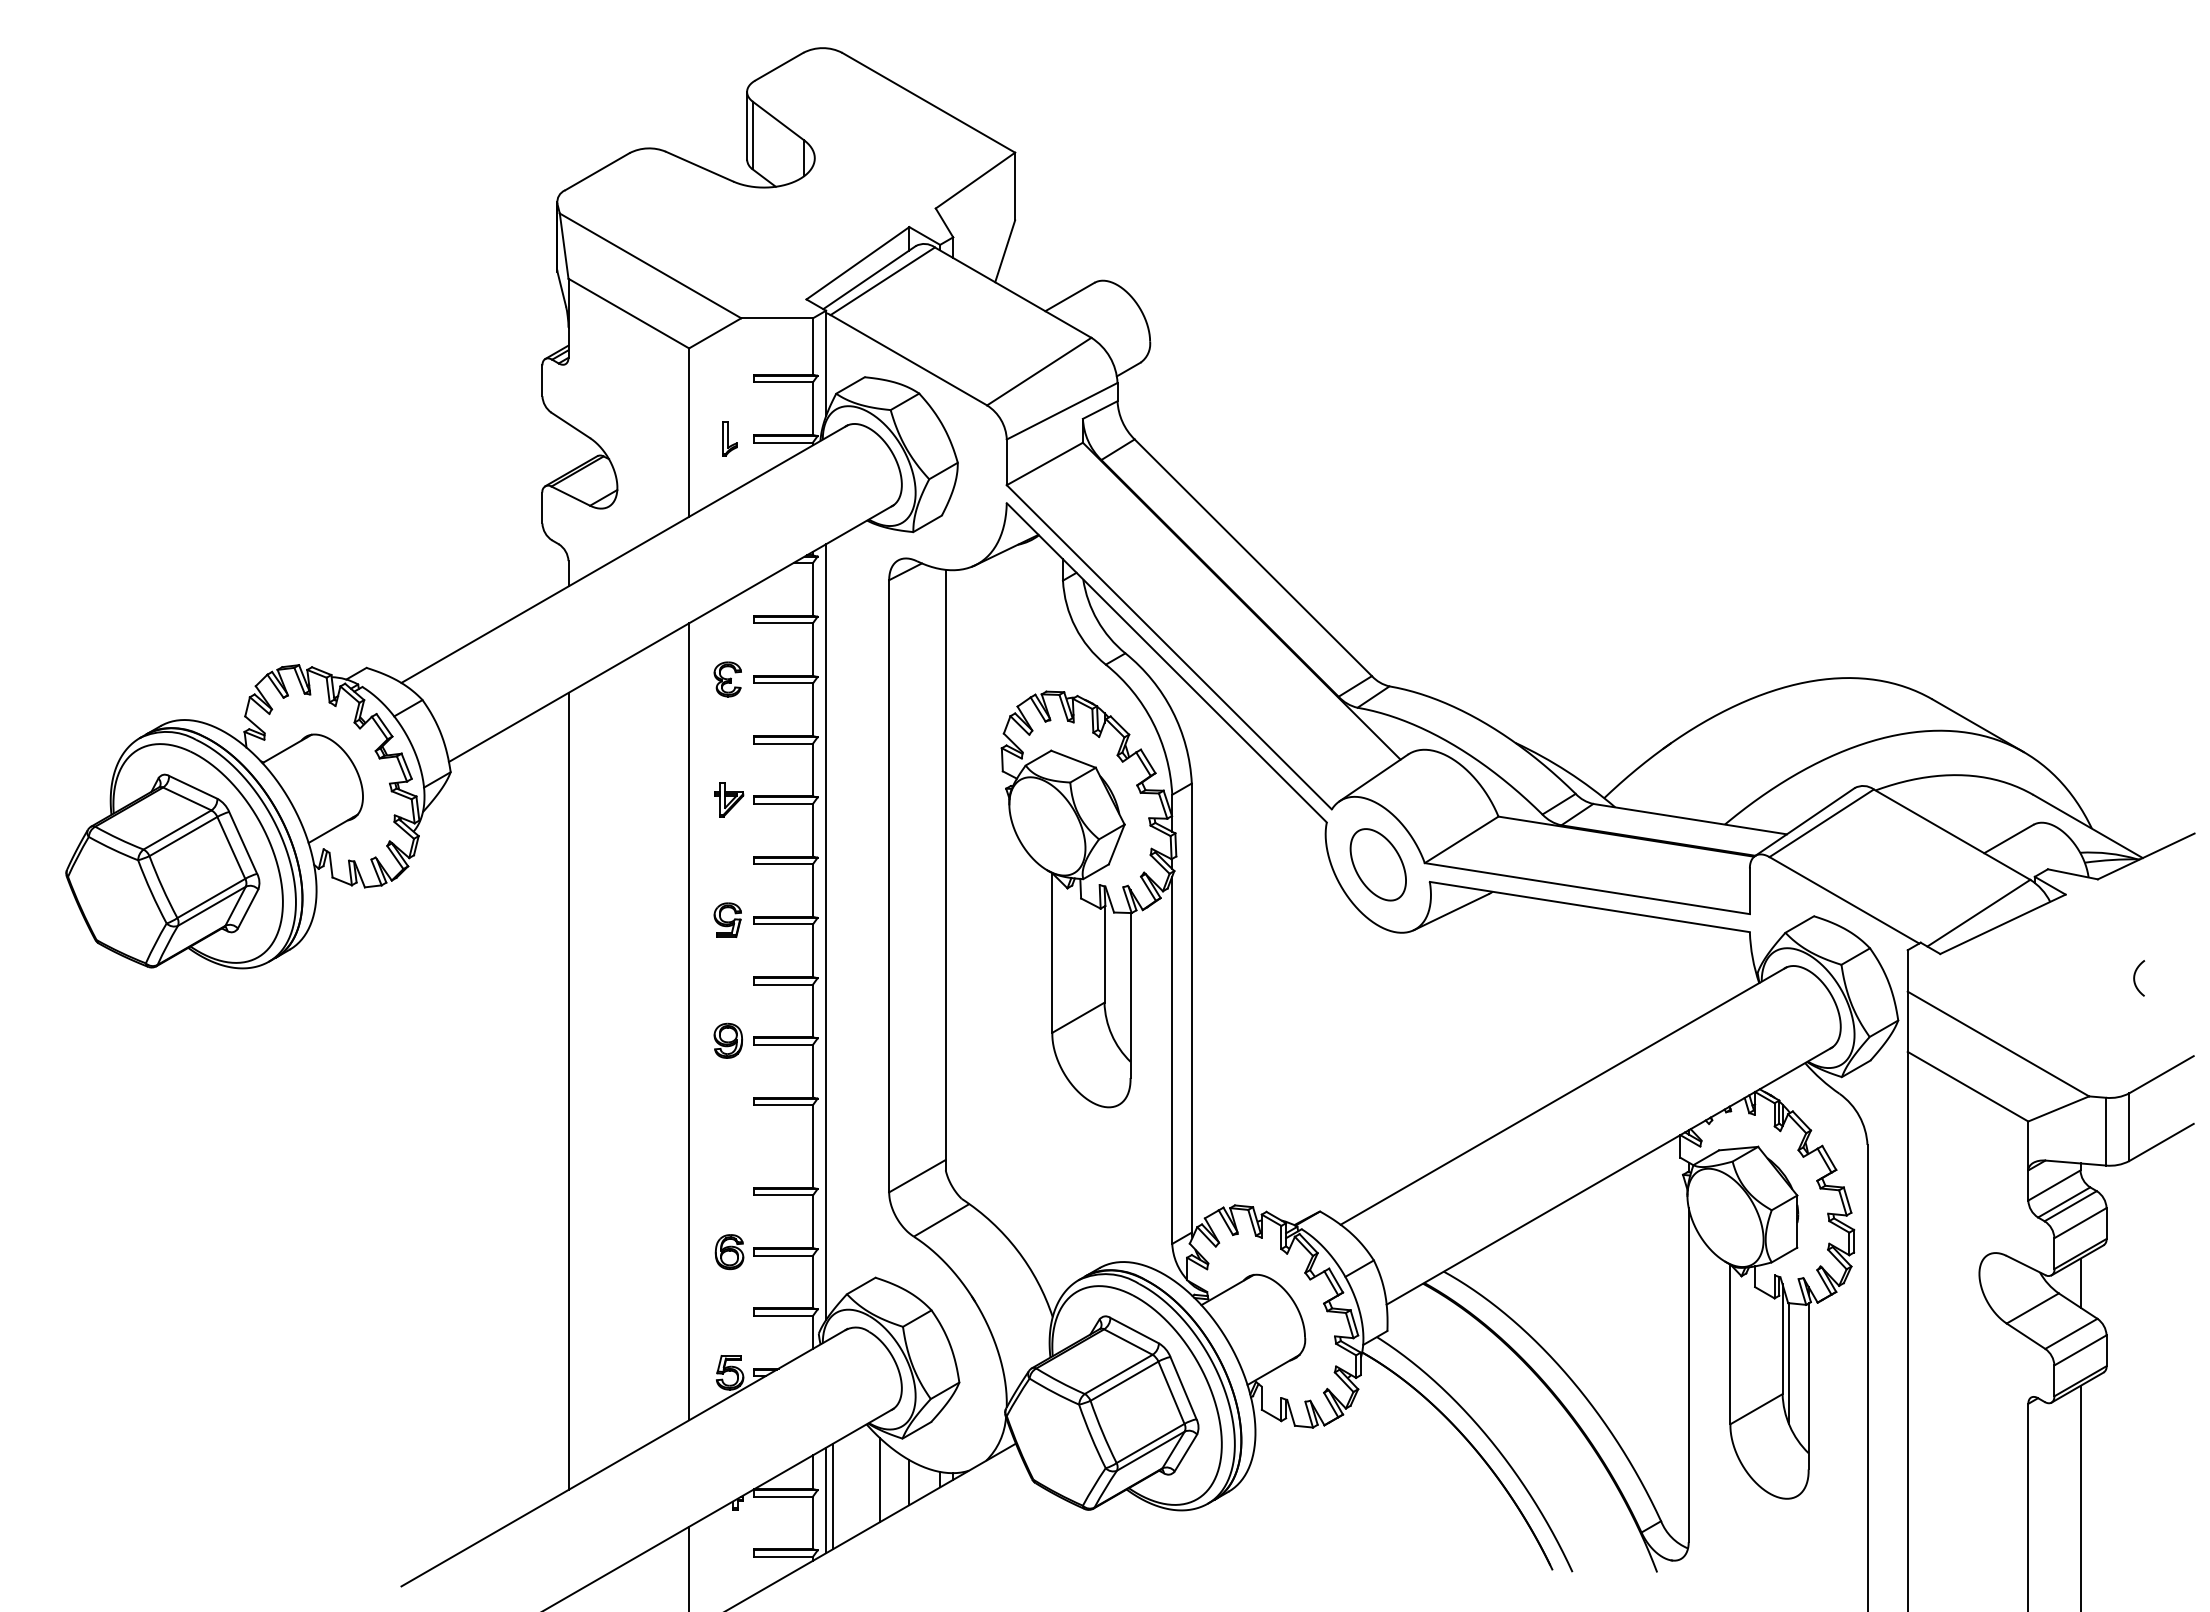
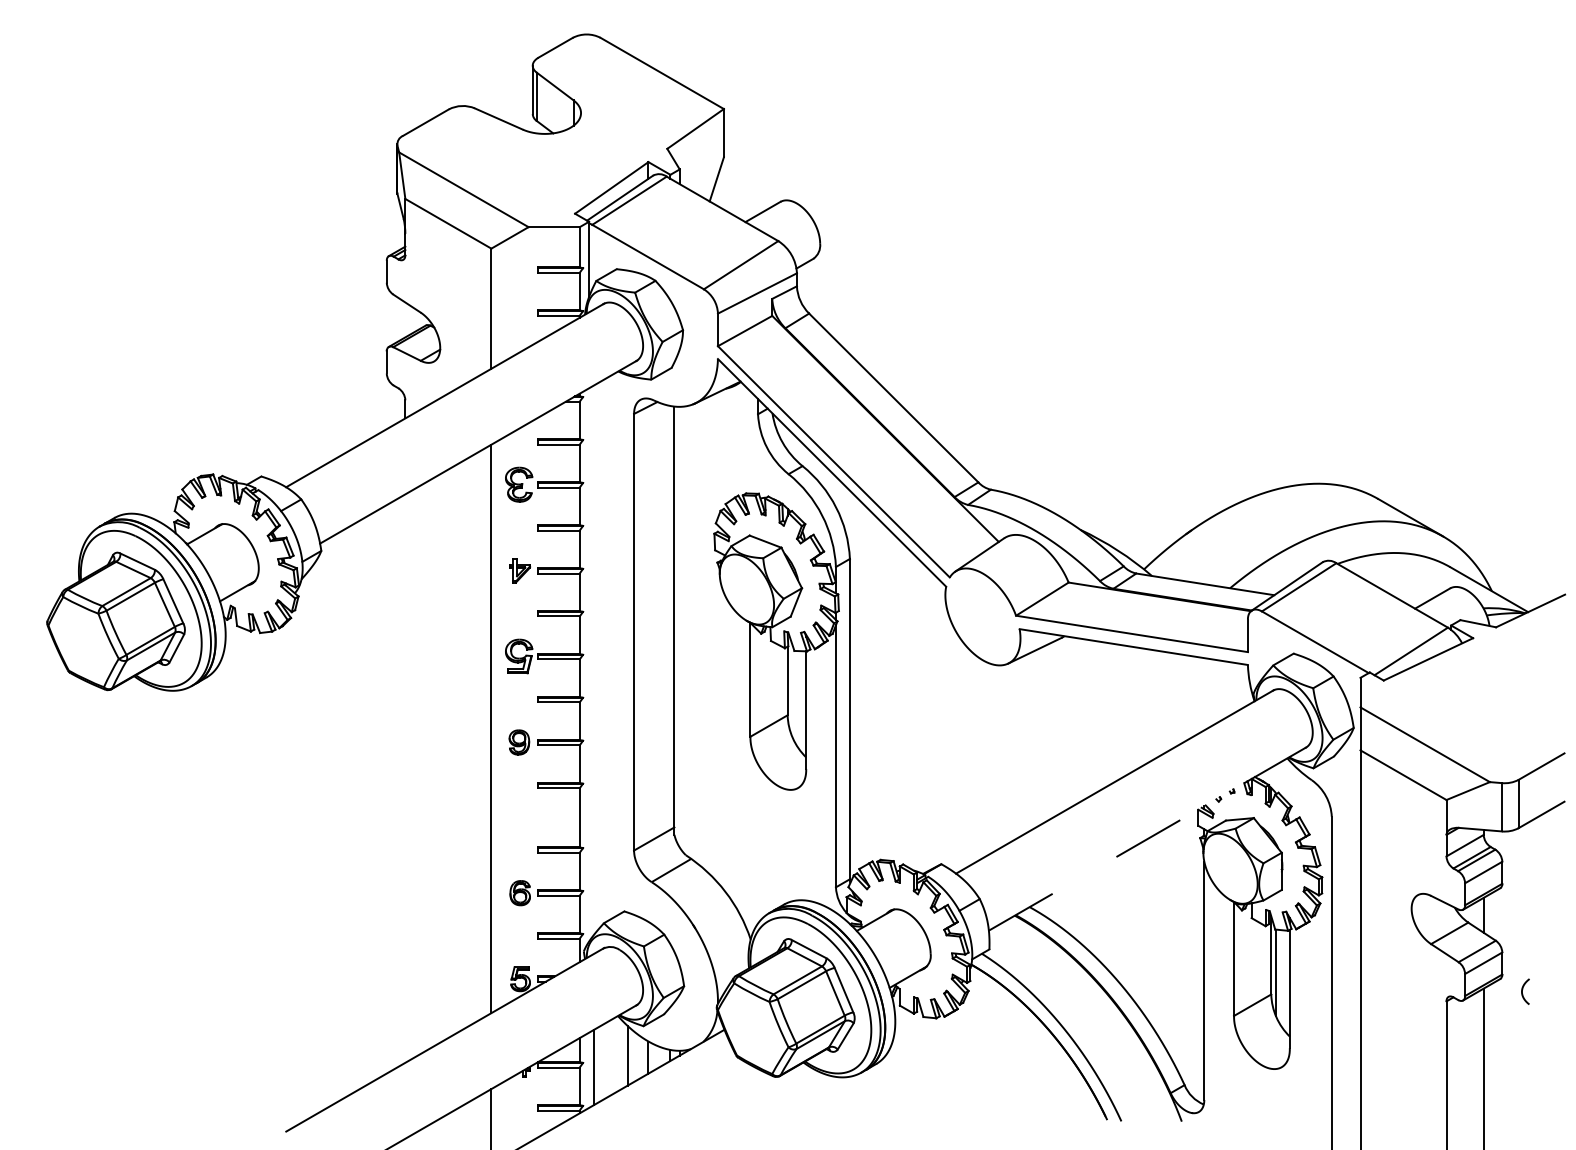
part: (729, 438) -> (520, 312), removed
part: (727, 679) -> (518, 484), size x1.4
part: (1377, 864) -> (982, 616), removed
part: (727, 919) -> (518, 655), size x1.4
line: (826, 932) -> (589, 665), removed
curve: (2135, 977) -> (1522, 991), moved
line: (568, 1090) -> (405, 777), removed
line: (1610, 1175) -> (1148, 838), solid -> dashed
line: (826, 1500) -> (589, 1070), removed

